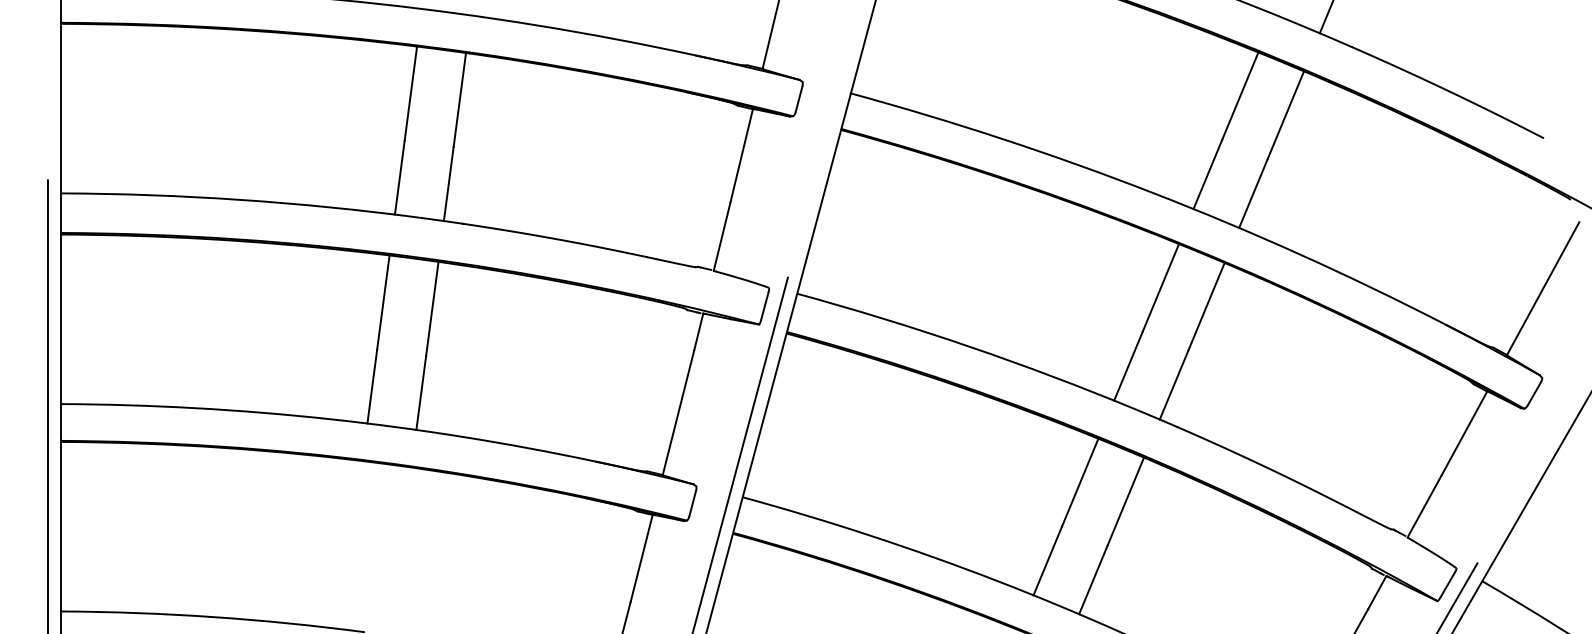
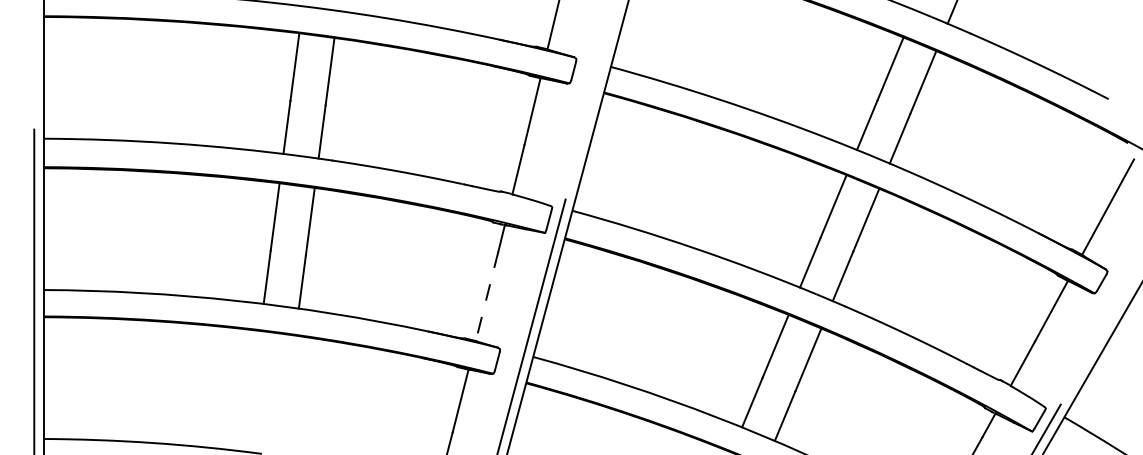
line: (677, 413) -> (486, 296), solid -> dashed

